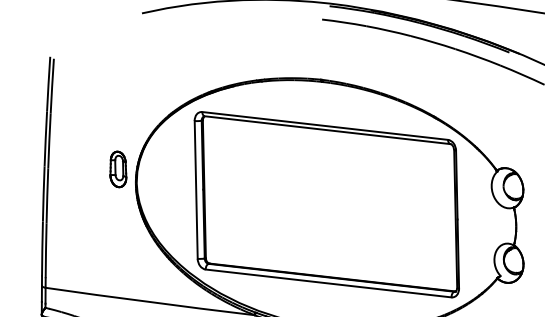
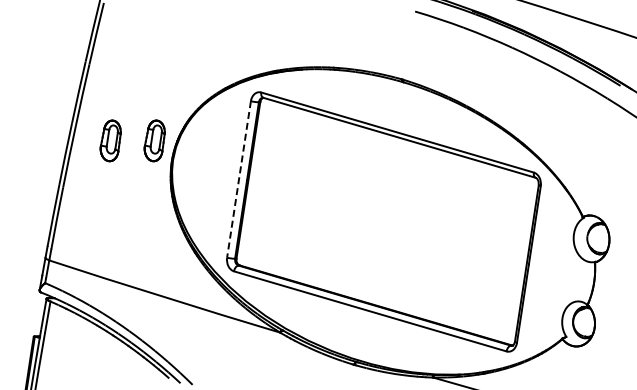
part: (80, 175) -> (110, 140), added
line: (195, 190) -> (238, 179), solid -> dashed

